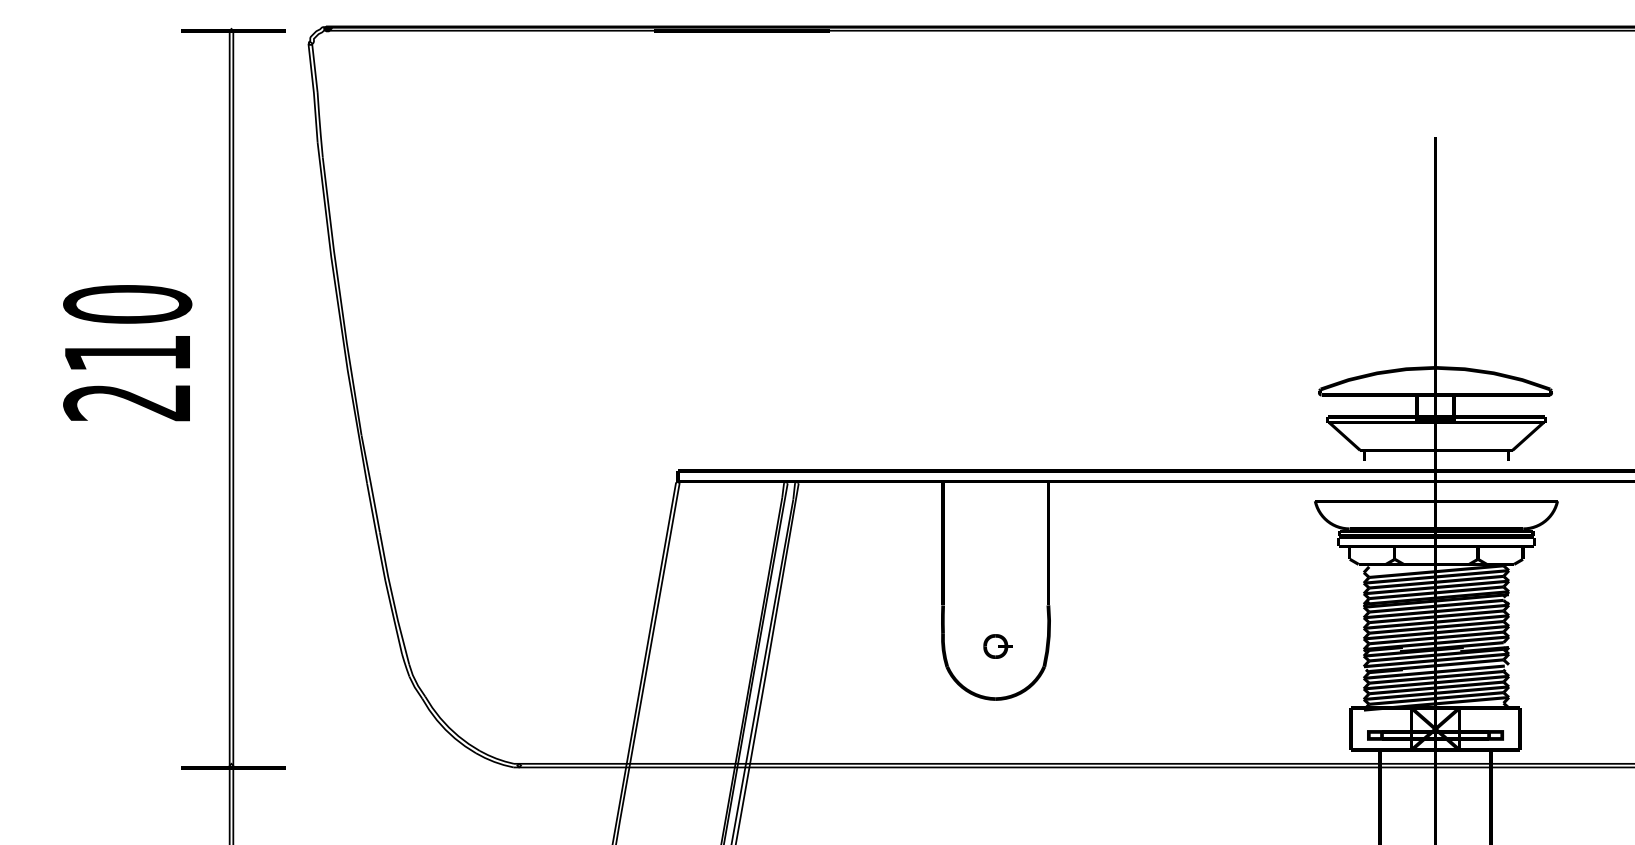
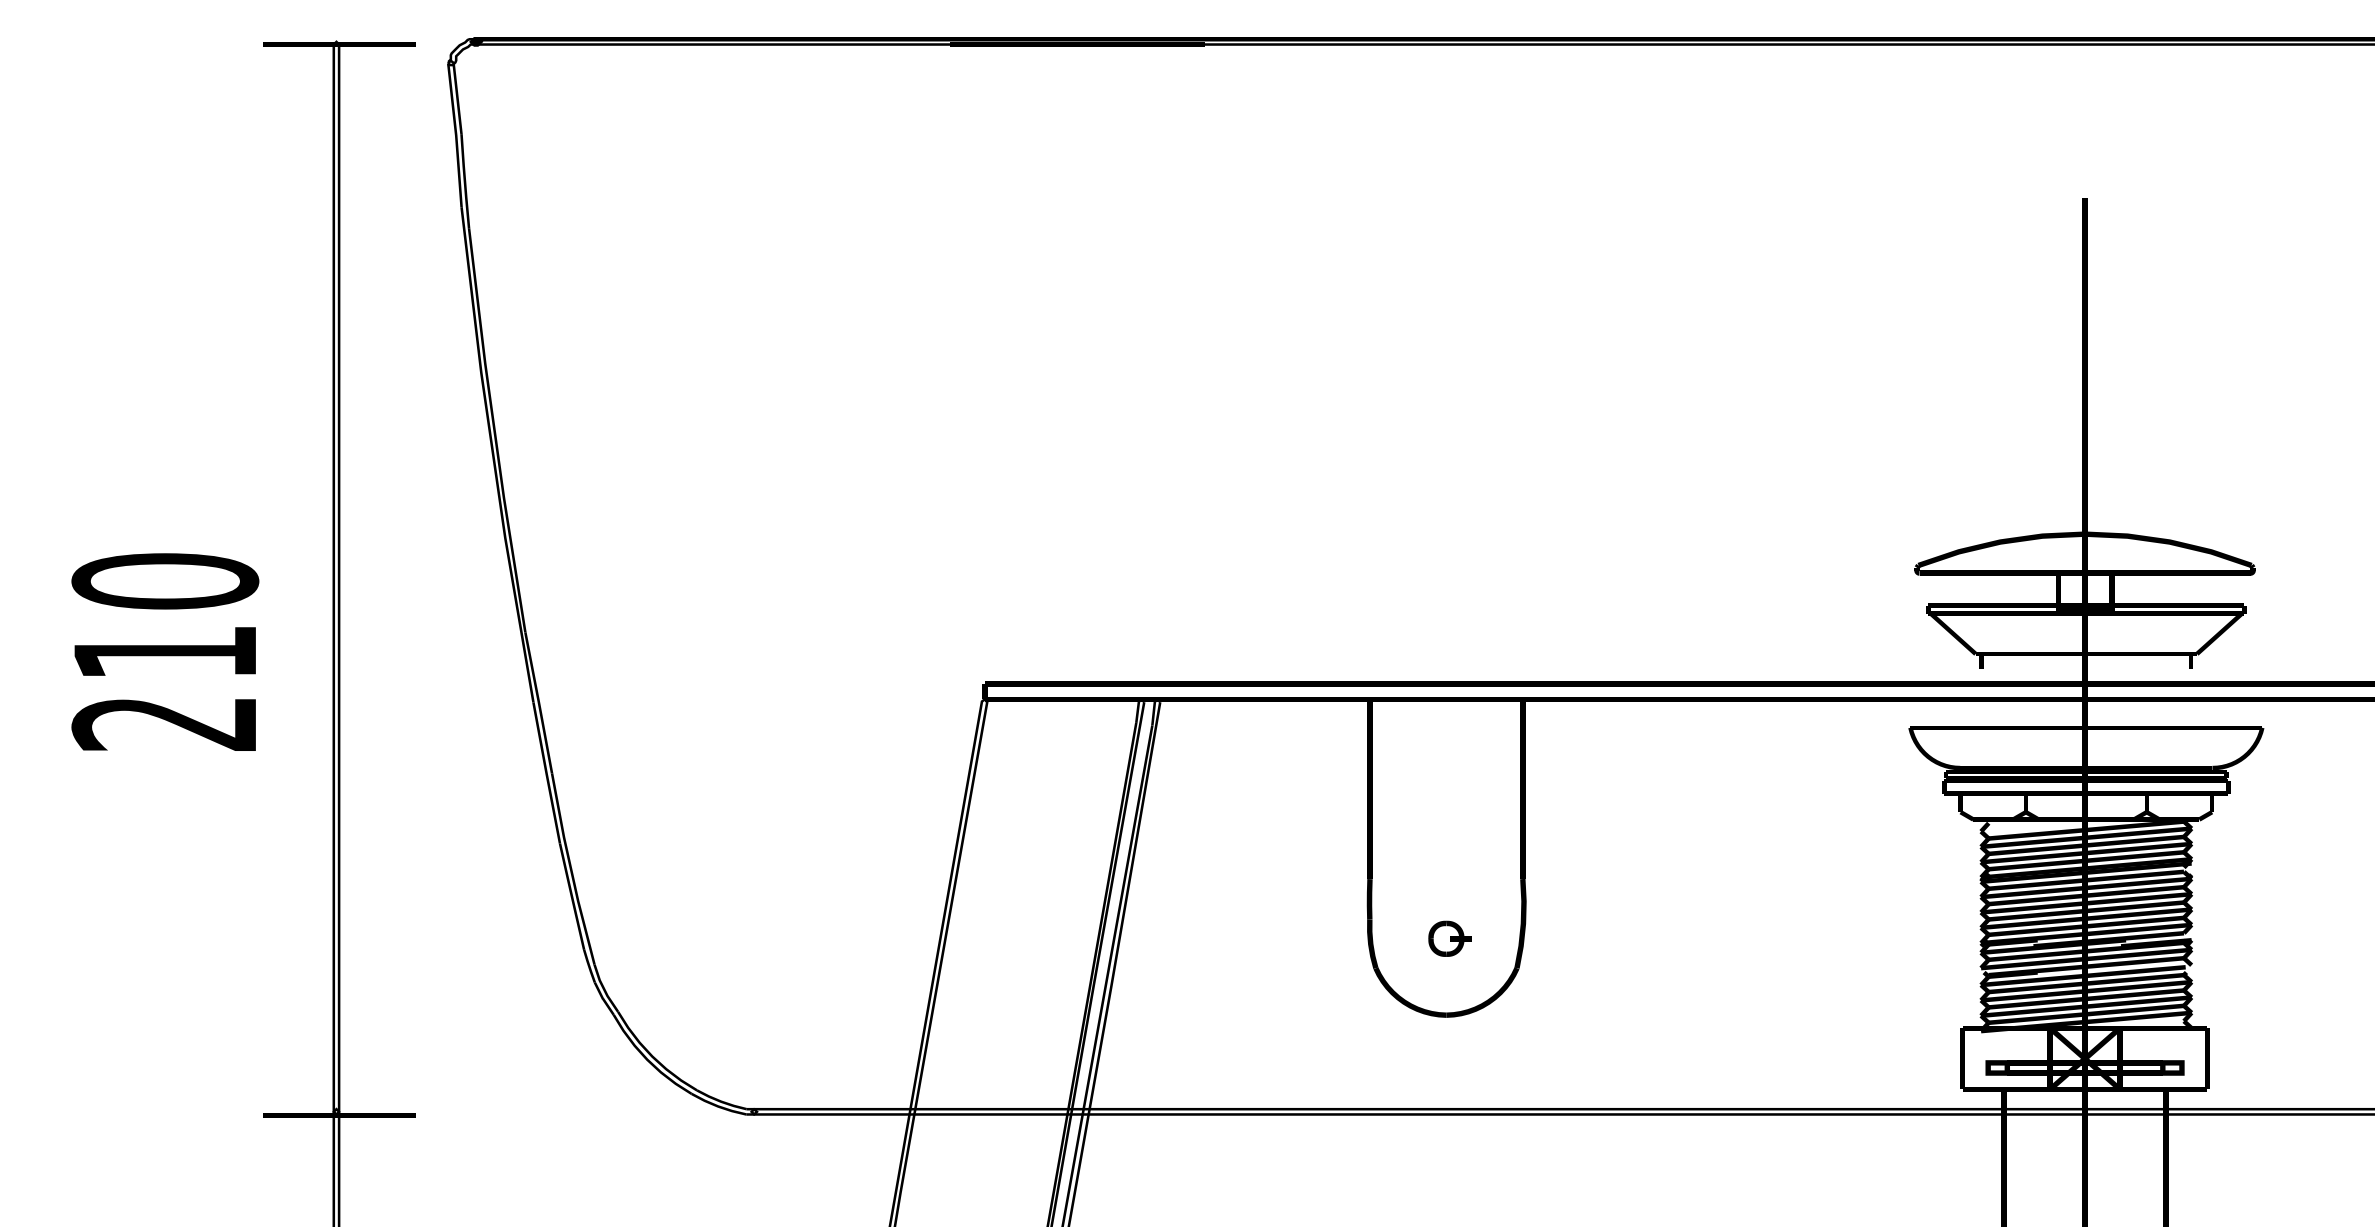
text: (127, 353) -> (165, 652), moved

